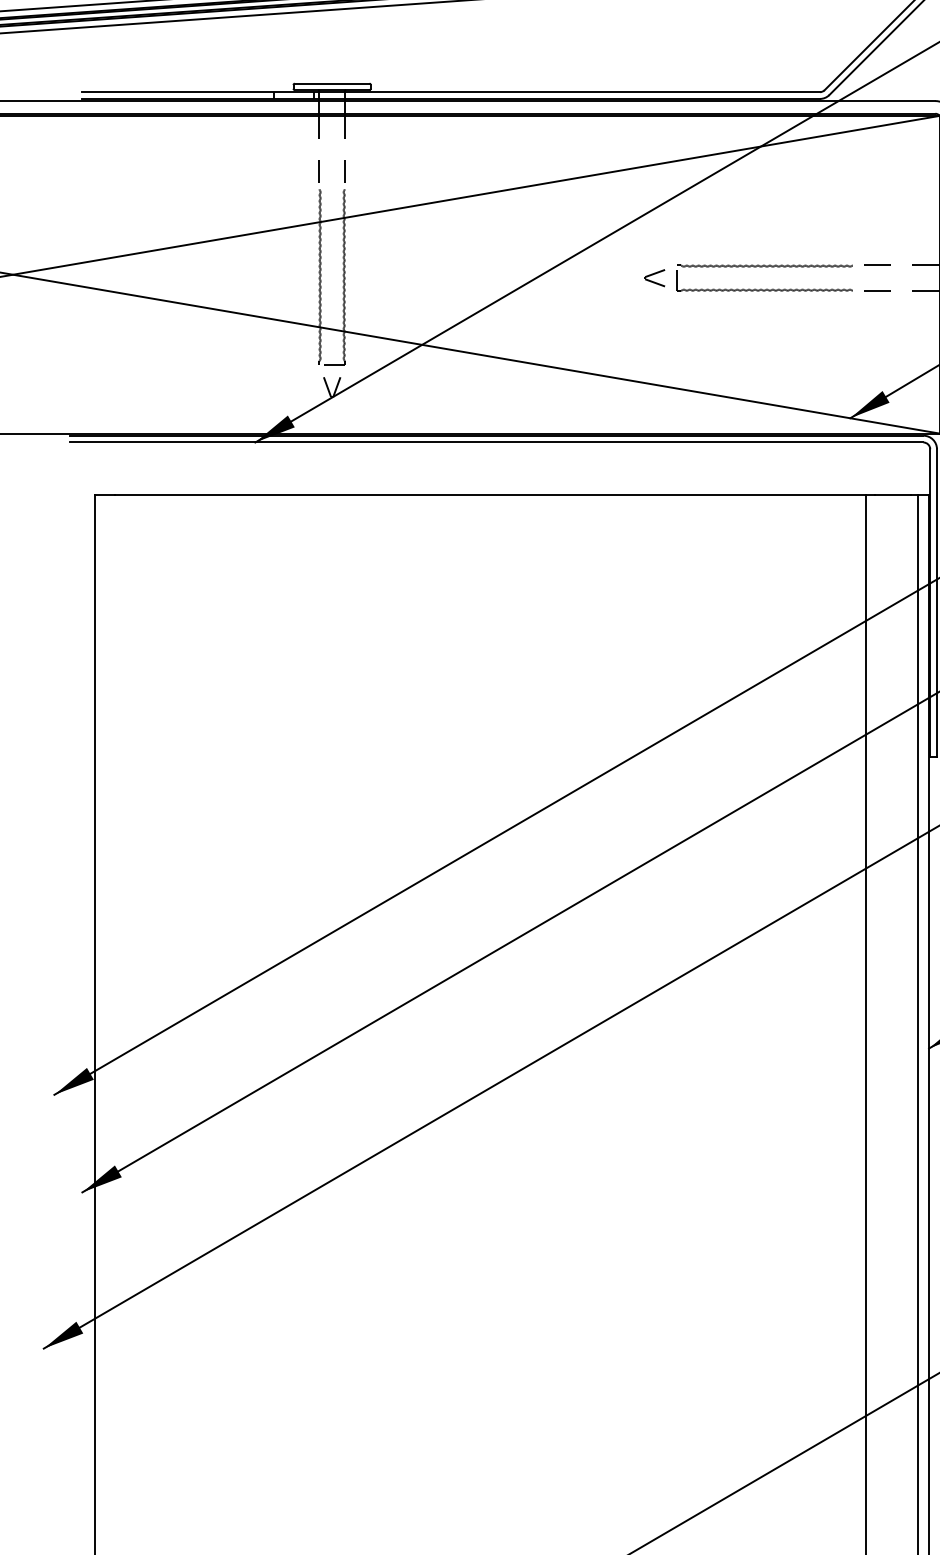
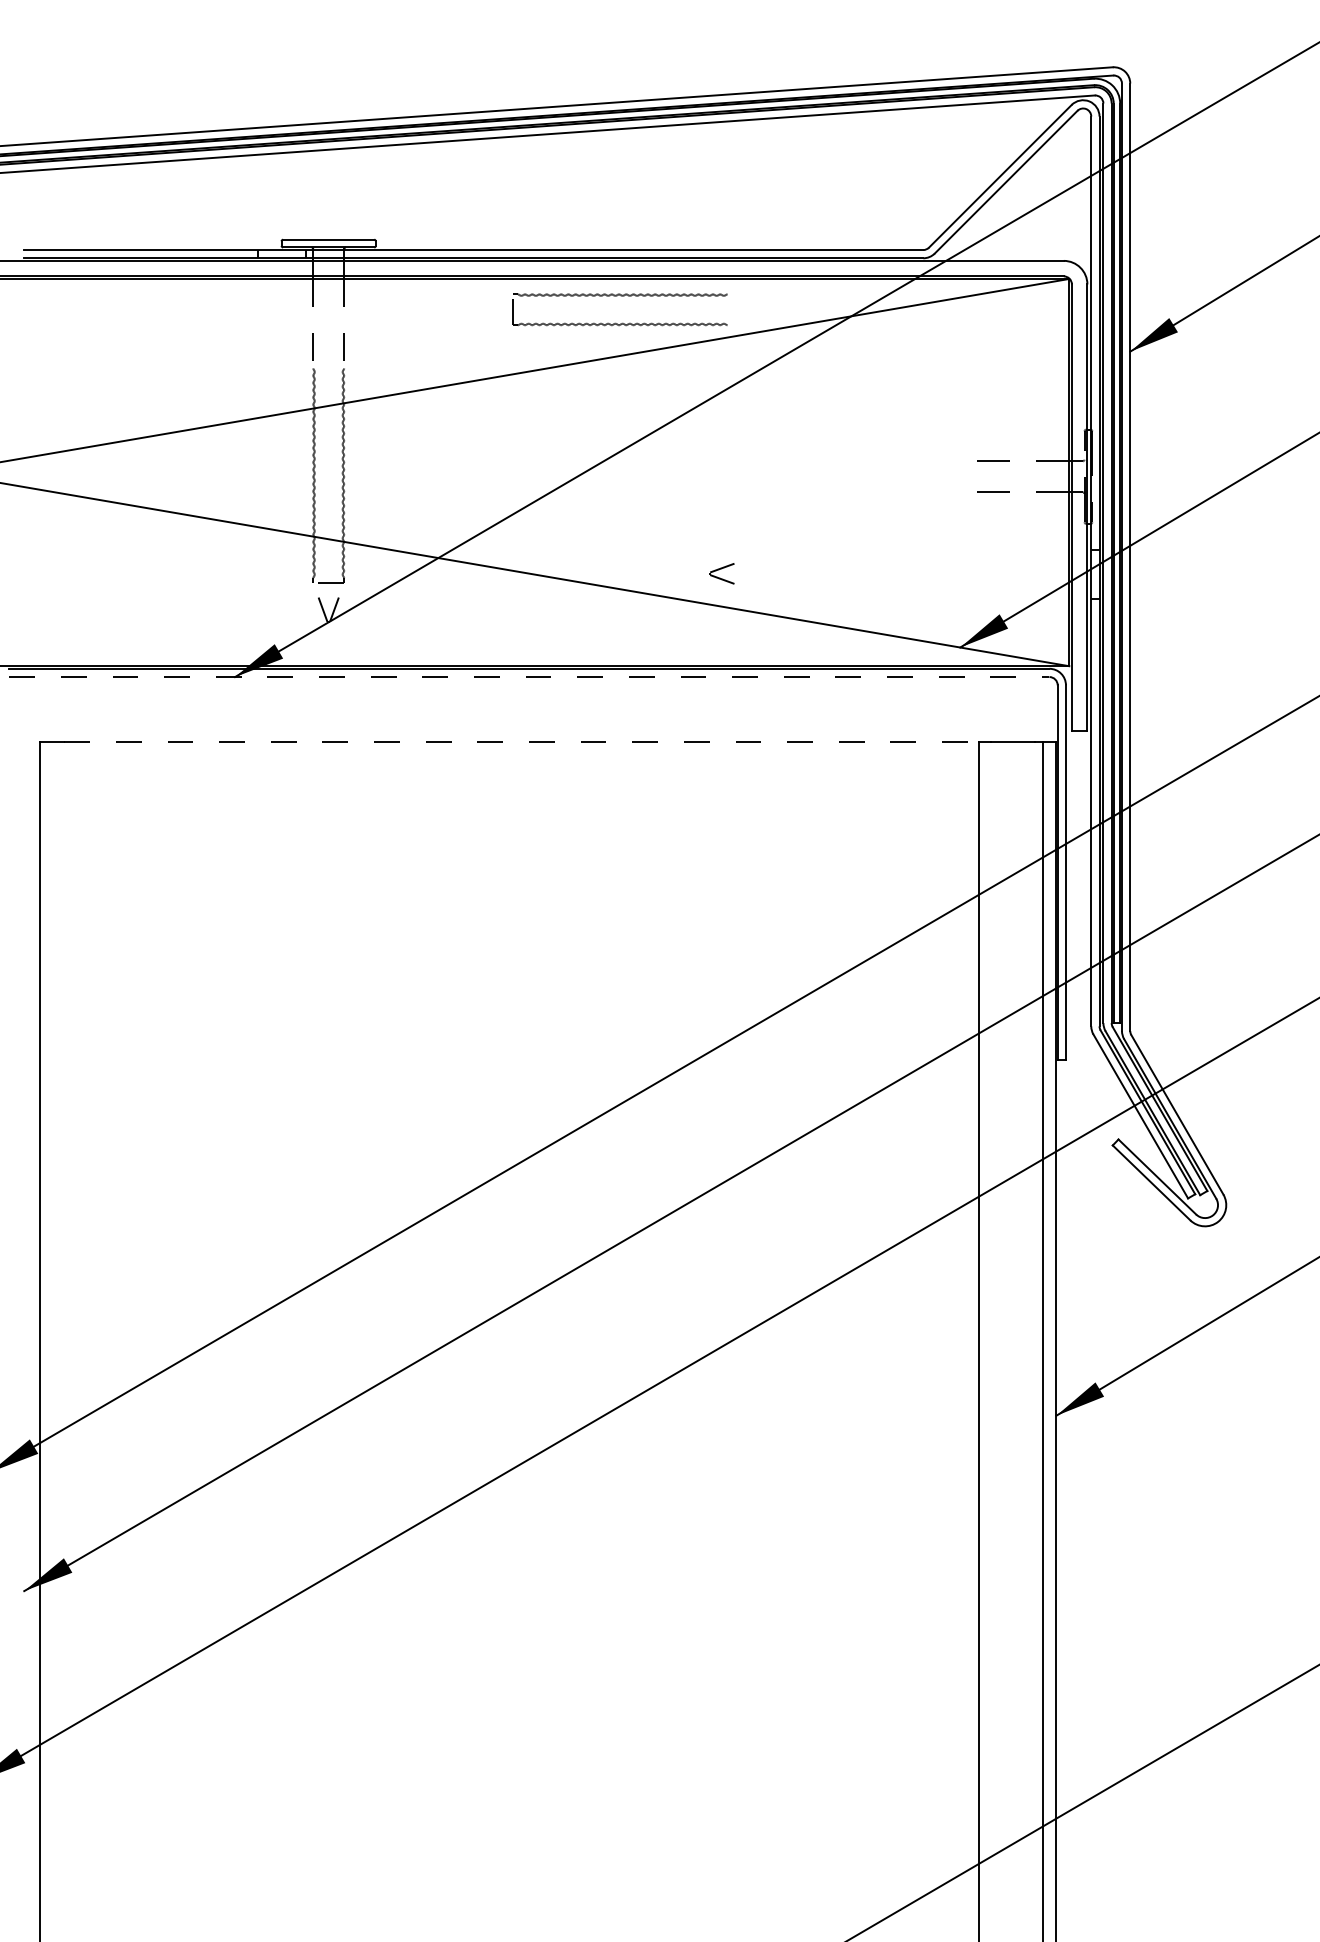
part: (765, 267) -> (620, 296), moved
part: (654, 277) -> (721, 573), moved
line: (496, 442) -> (529, 677), solid -> dashed
line: (491, 495) -> (522, 741), solid -> dashed

